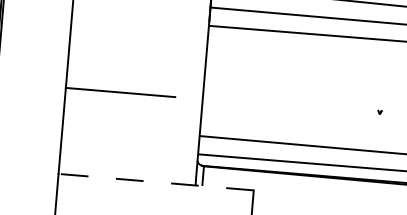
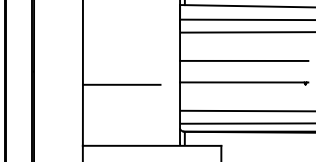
line: (296, 72) -> (244, 60), added
line: (293, 103) -> (244, 82), added
line: (155, 181) -> (151, 145), dashed -> solid

